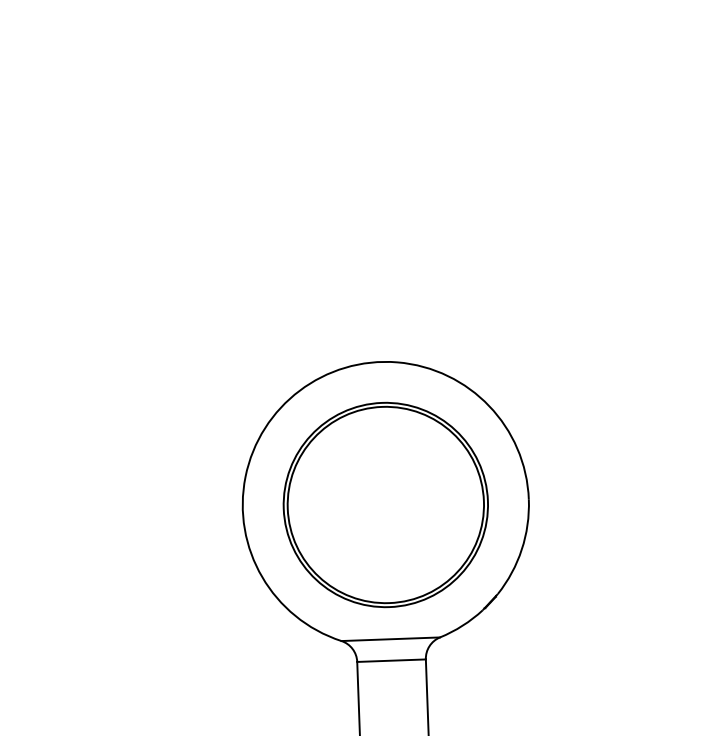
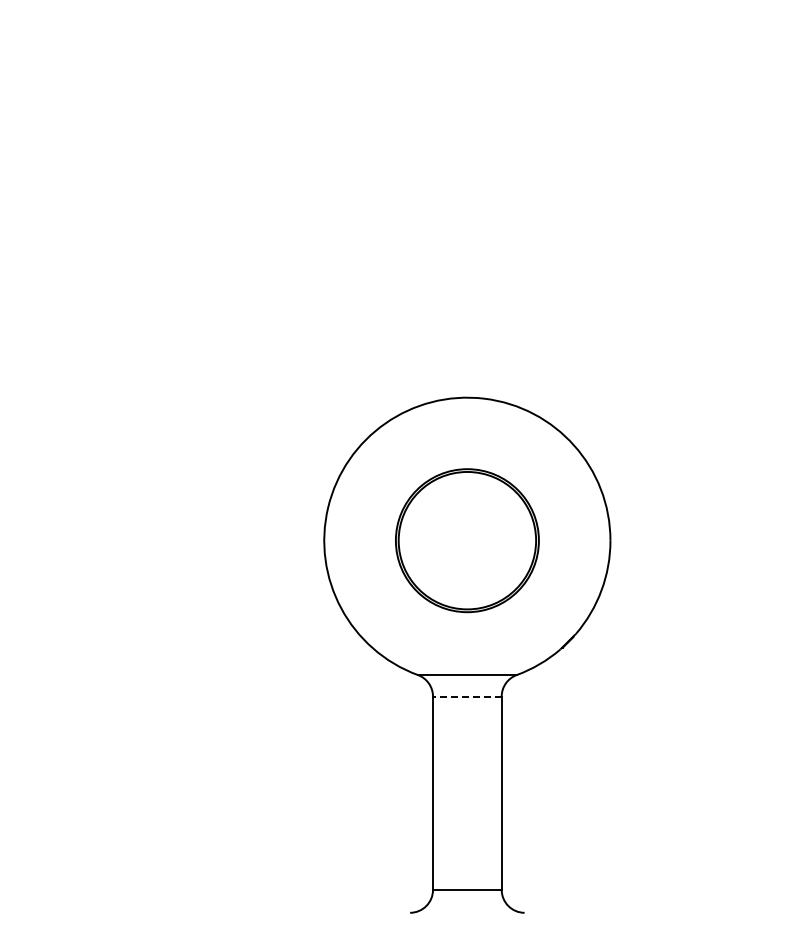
part: (385, 504) -> (467, 540), size x0.7
line: (390, 660) -> (466, 696), solid -> dashed

